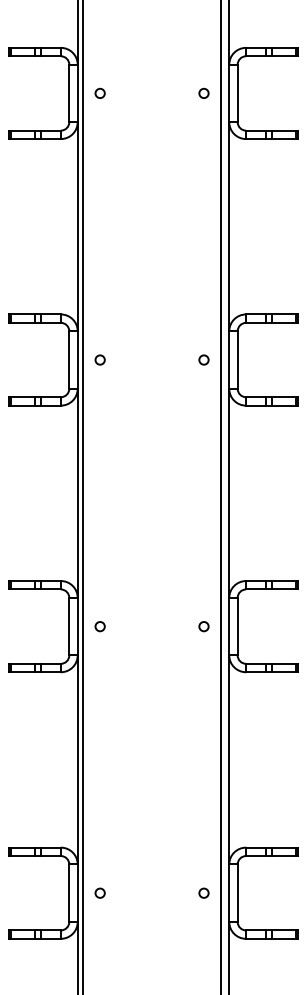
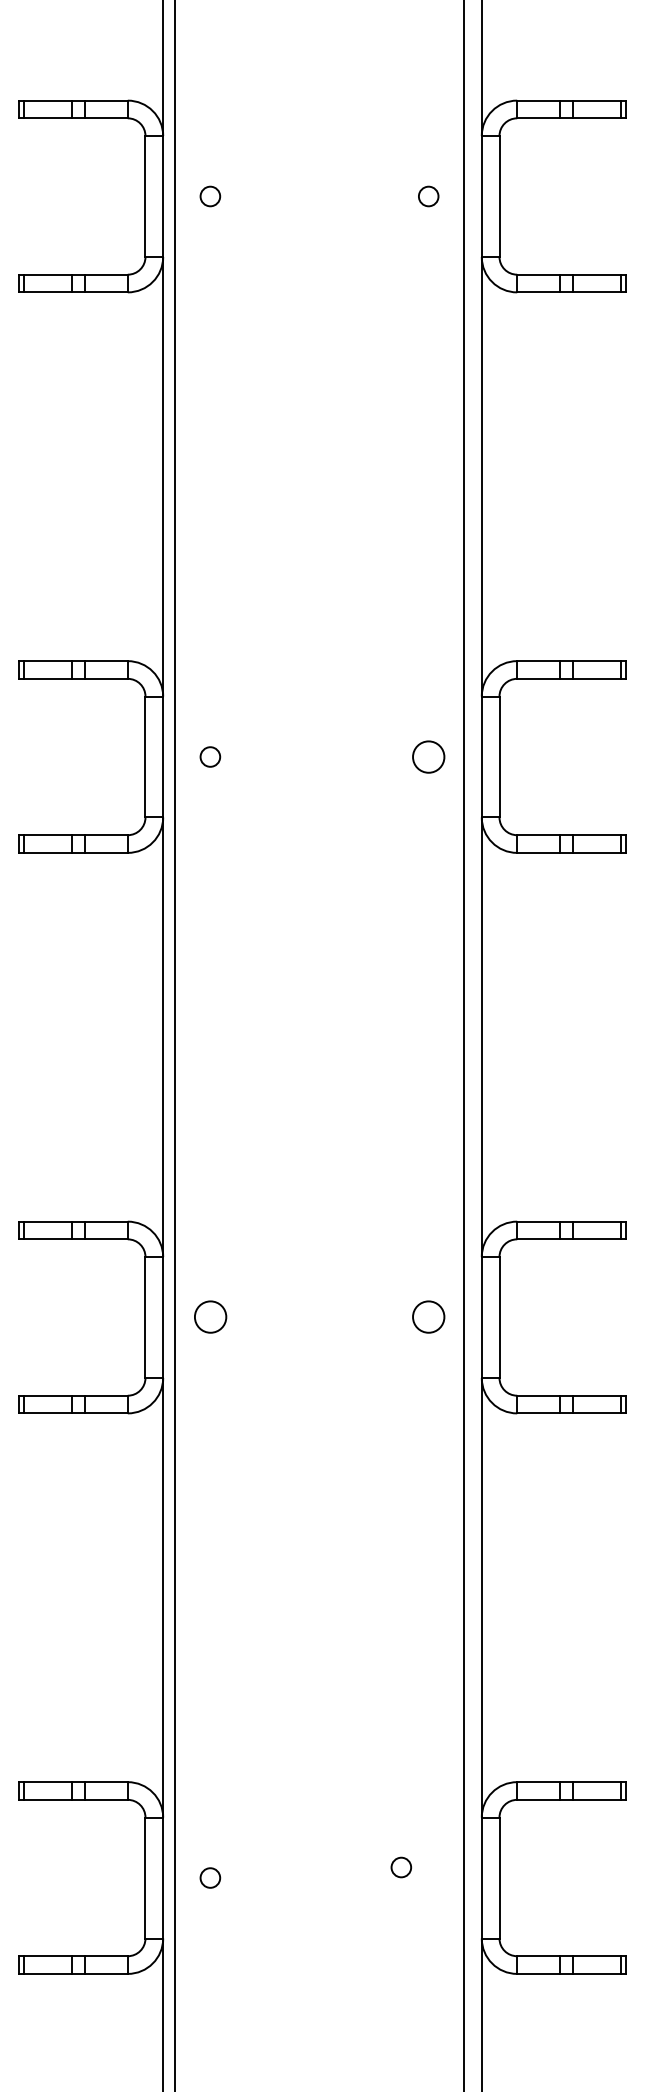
circle: (203, 359) -> (427, 755), size x1.6
circle: (99, 626) -> (208, 1317), size x1.6
circle: (203, 626) -> (427, 1317), size x1.6
circle: (203, 892) -> (400, 1865), moved

